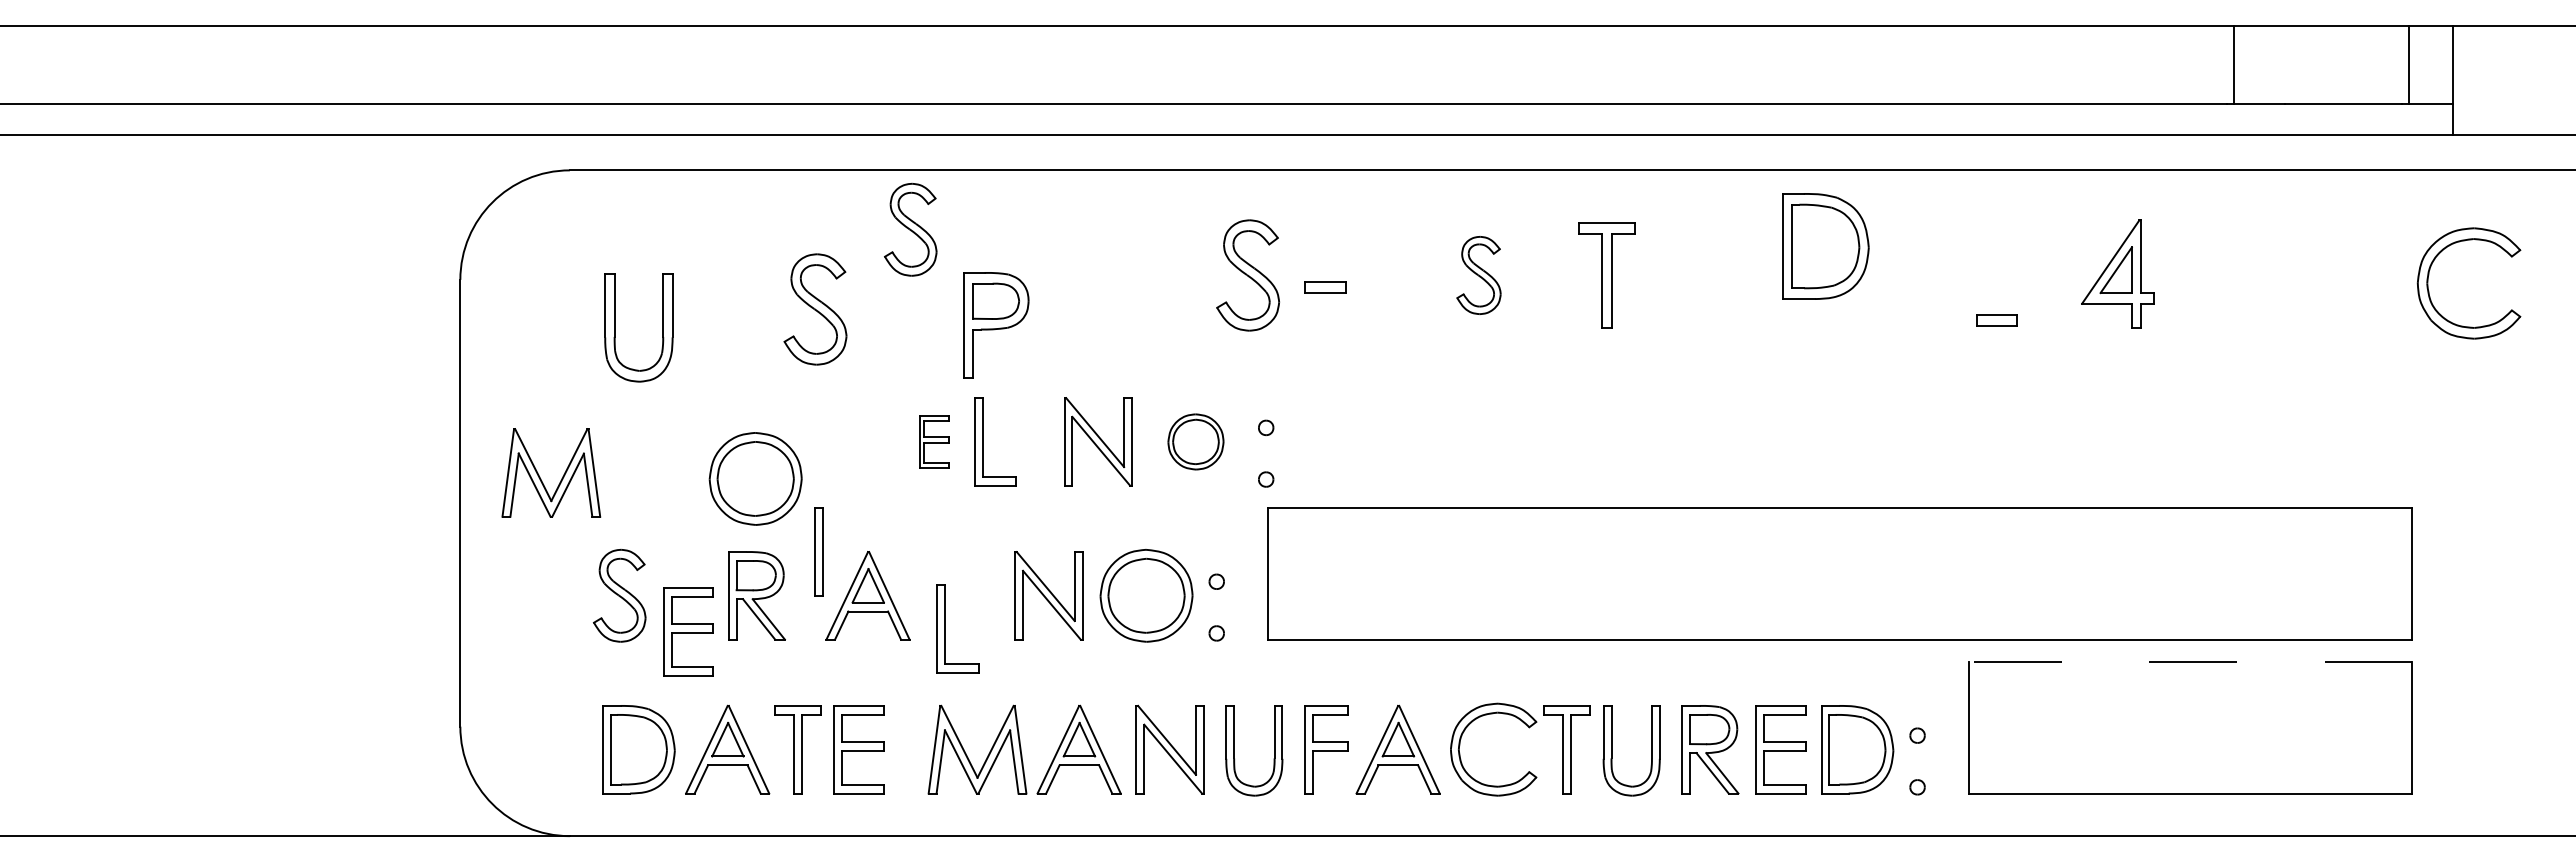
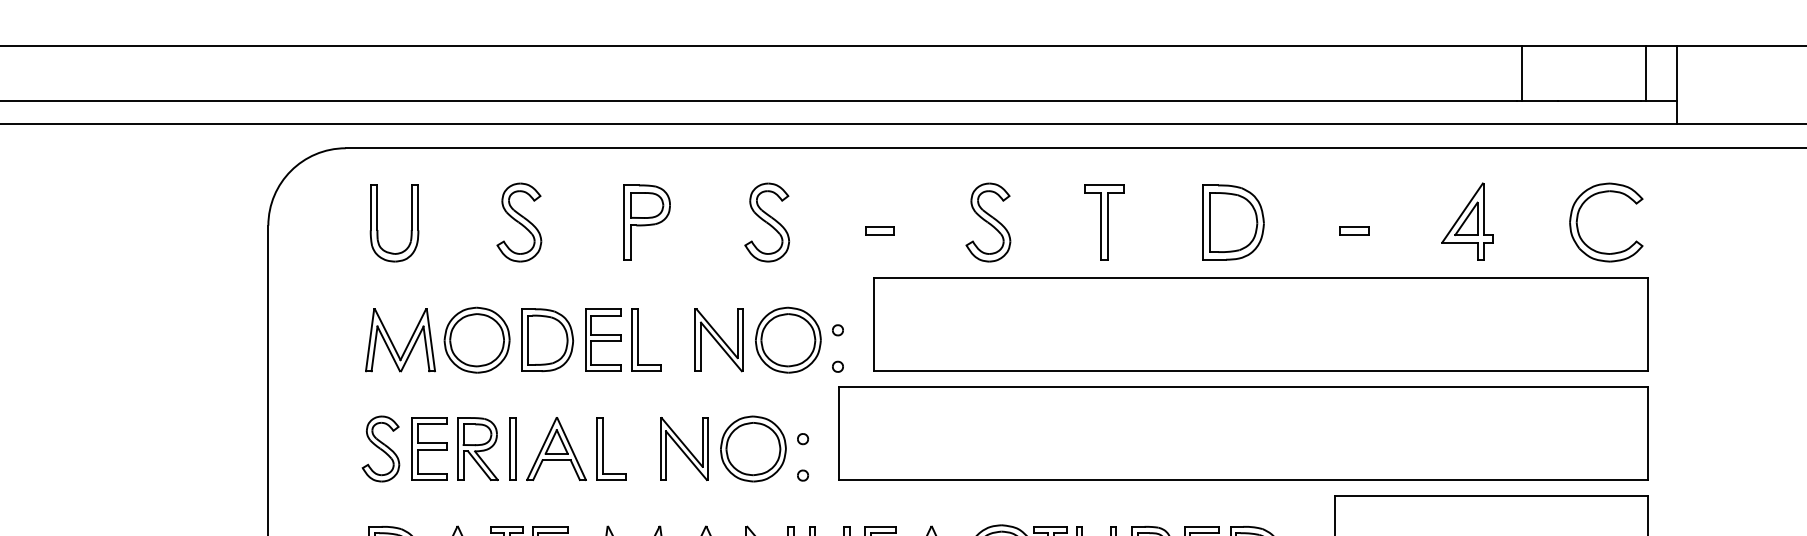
part: (910, 229) -> (586, 190), removed
part: (1825, 246) -> (1233, 222), moved
part: (2117, 273) -> (1467, 221), moved
part: (1247, 275) -> (766, 222), moved
part: (1478, 275) -> (988, 222), size x1.43
part: (1606, 275) -> (1104, 222), moved
part: (2429, 275) -> (1578, 216), moved
part: (815, 309) -> (519, 222), moved
part: (1996, 320) -> (1354, 231), moved
part: (996, 325) -> (647, 222), moved
part: (615, 327) -> (378, 223), moved
part: (1864, 419) -> (1260, 324), added
part: (855, 441) -> (547, 339), added
part: (934, 441) -> (603, 339), size x1.67
part: (1195, 441) -> (788, 339), size x1.67
part: (541, 478) -> (393, 344), moved
part: (755, 478) -> (476, 339), moved
part: (818, 551) -> (513, 448), moved
part: (945, 628) -> (602, 448), moved
part: (688, 631) -> (429, 448), moved
line: (2190, 662) -> (1491, 496), dashed -> solid

